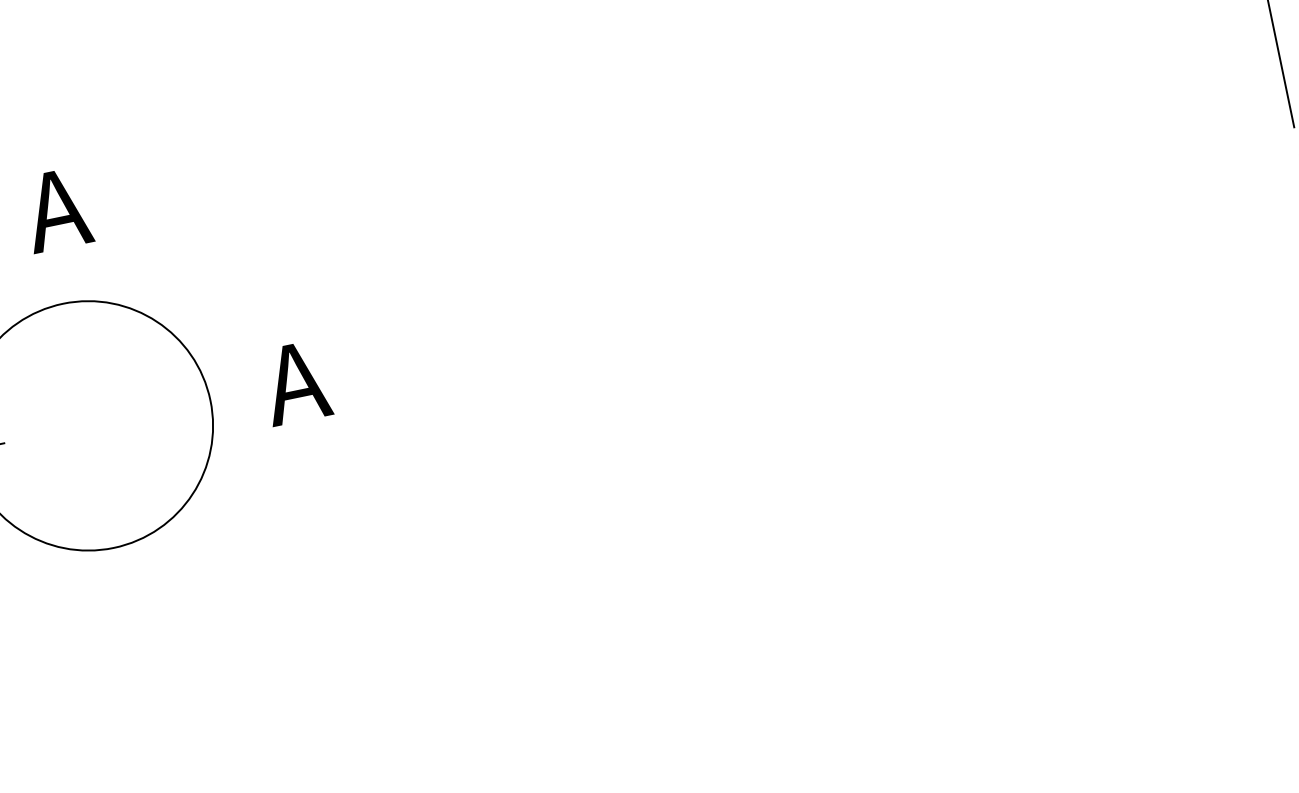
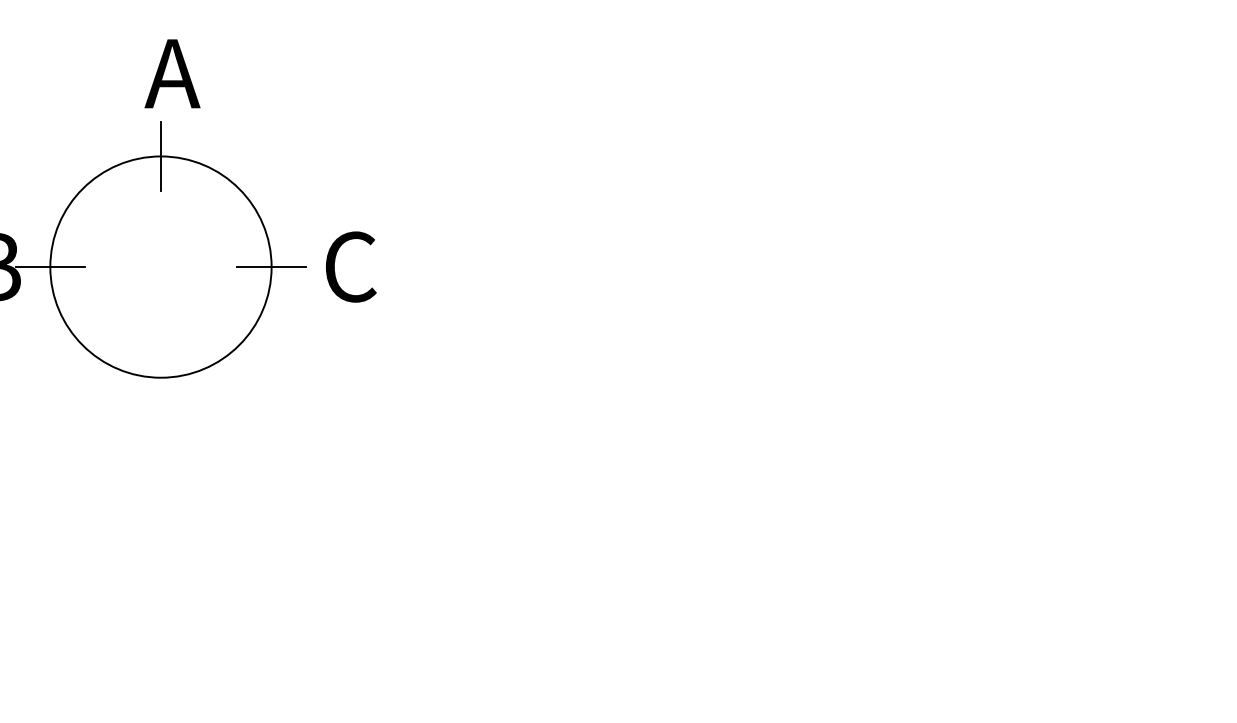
line: (62, 303) -> (160, 156), added
text: (295, 382) -> (348, 266), A -> C
line: (210, 401) -> (271, 267), added

